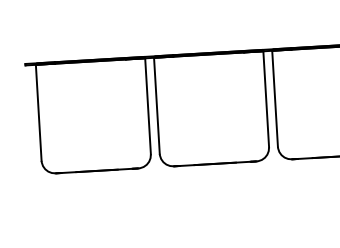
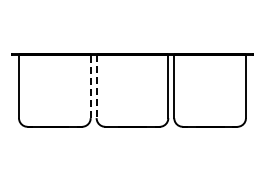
line: (156, 105) -> (96, 86), solid -> dashed
line: (147, 106) -> (90, 86), solid -> dashed

